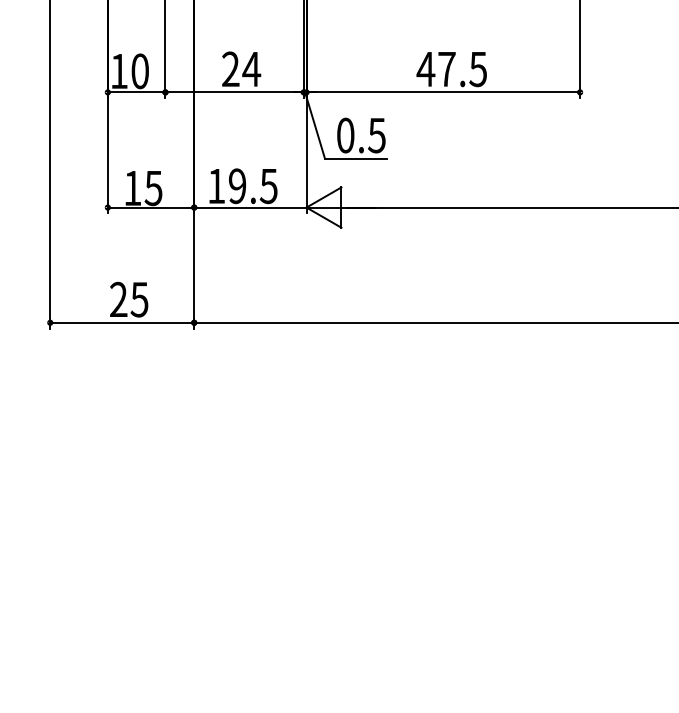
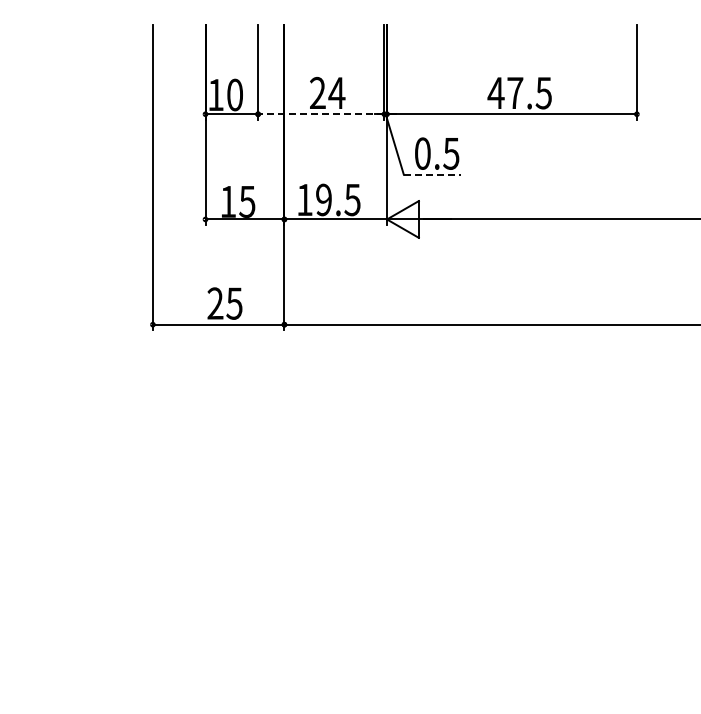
line: (233, 92) -> (320, 114), solid -> dashed
line: (356, 158) -> (432, 174), solid -> dashed

